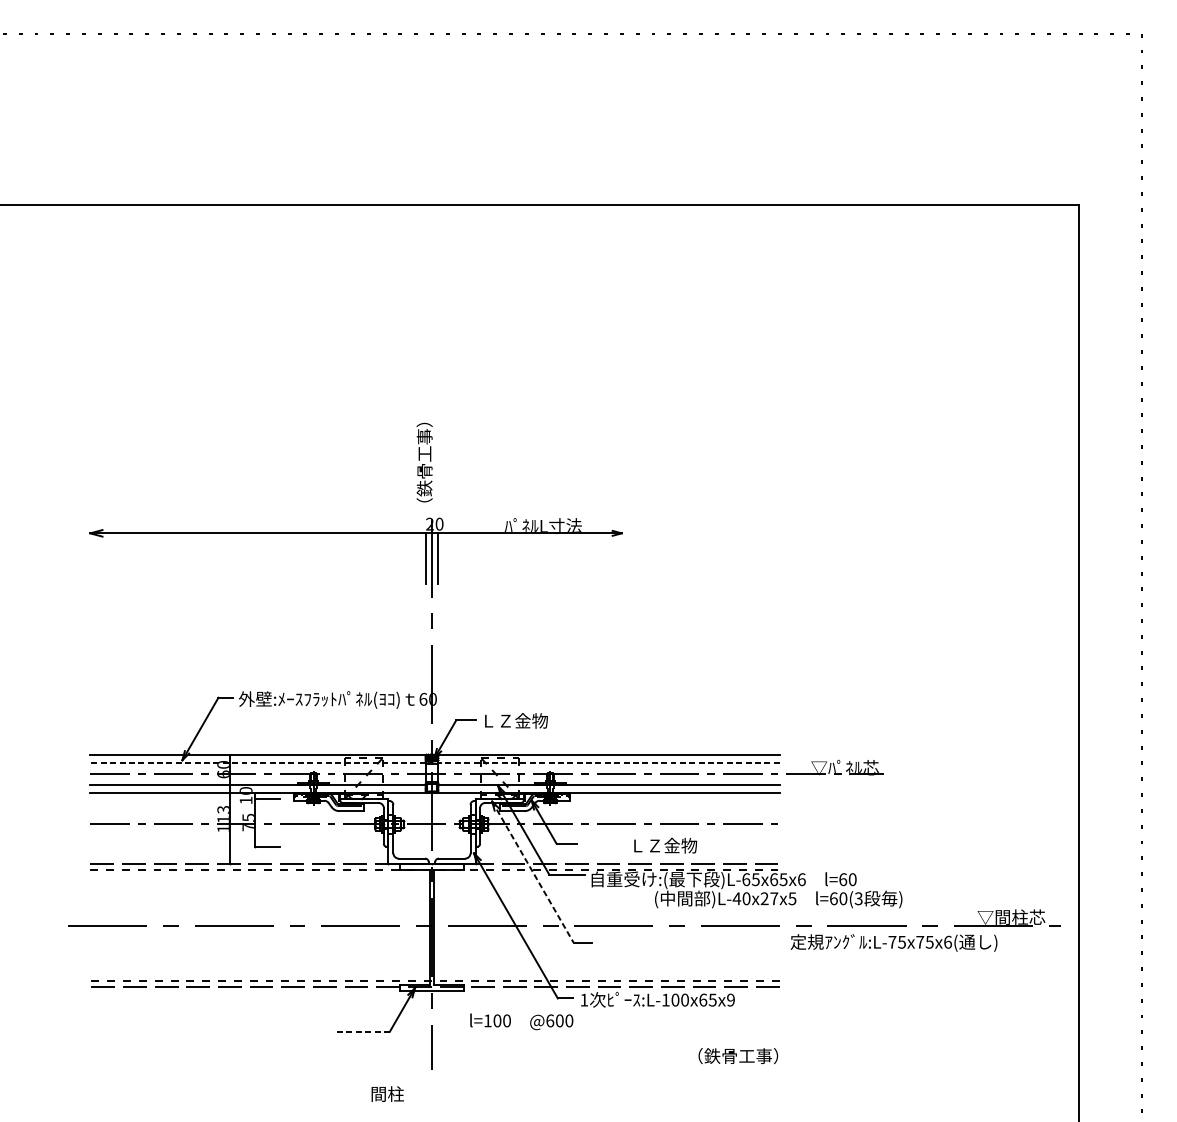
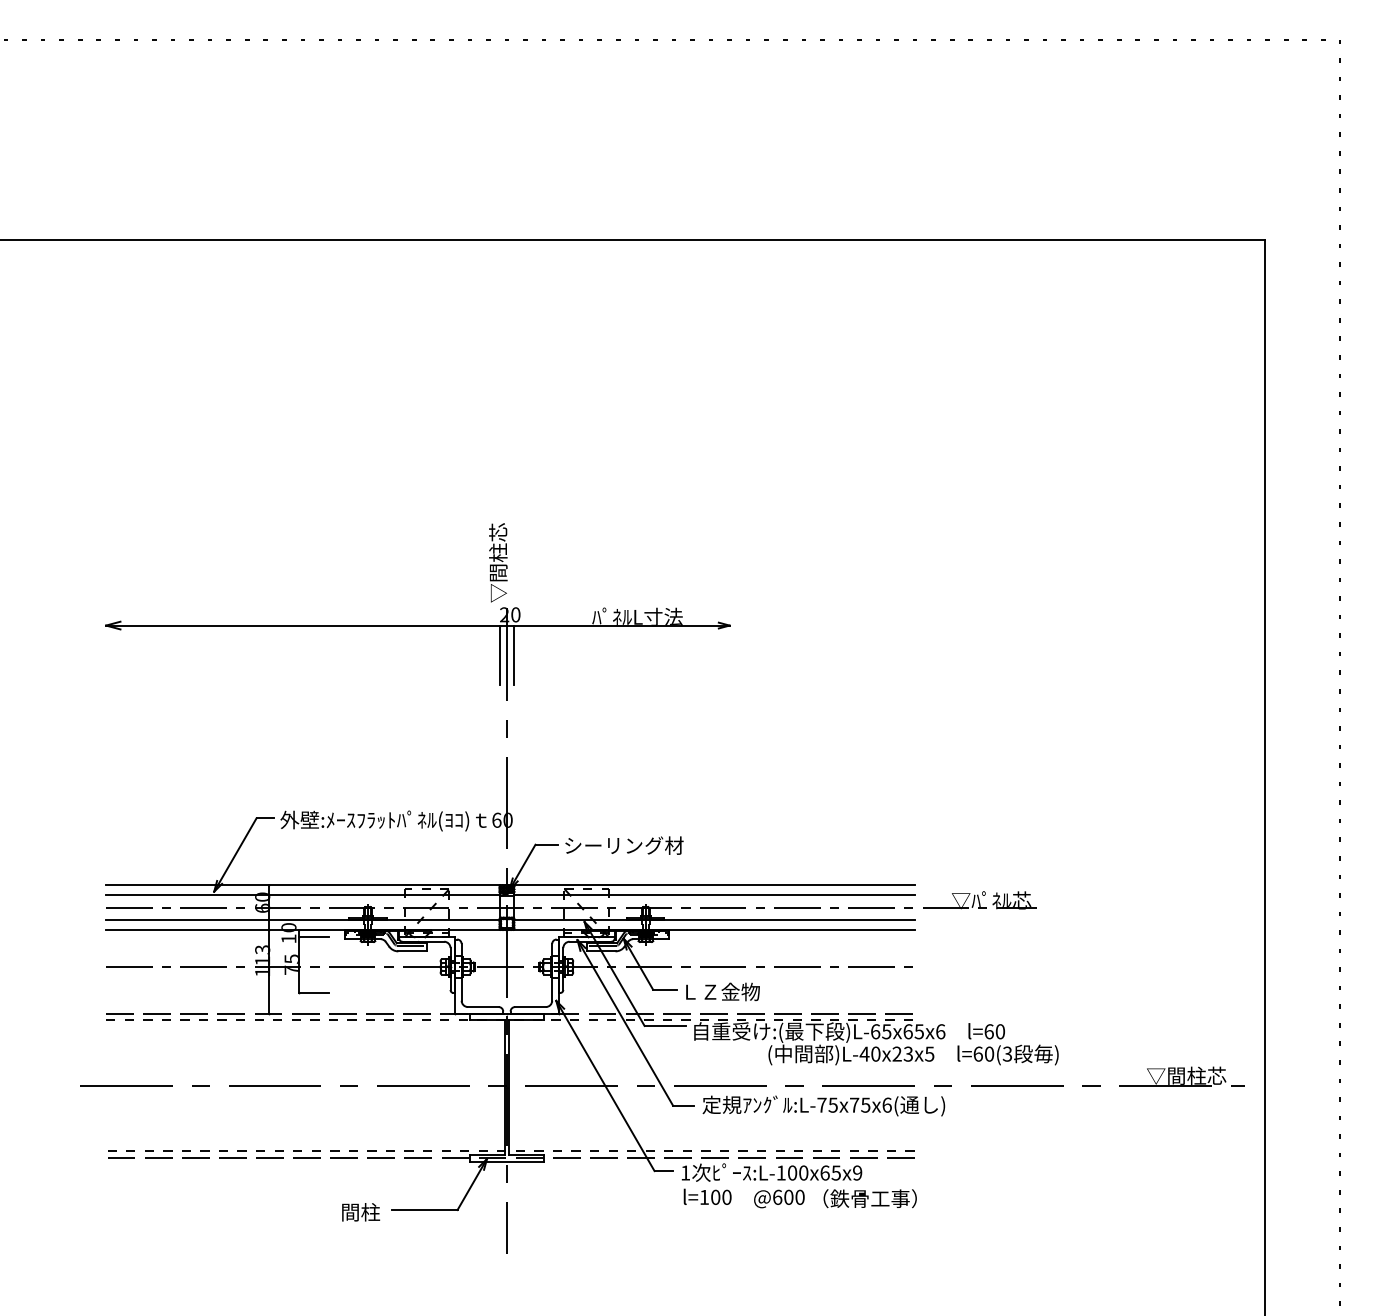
text: (423, 468) -> (497, 549), （鉄骨工事） -> ▽間柱芯
text: (532, 720) -> (624, 845), ＬＺ金物 -> シーリング材
line: (257, 762) -> (302, 894), dashed -> solid
line: (608, 762) -> (714, 894), dashed -> solid
text: (665, 845) -> (722, 991), moved
line: (533, 871) -> (625, 1022), dashed -> solid
text: (774, 898) -> (908, 1053), )L-40x27x5 -> )L-40x23x5
text: (893, 942) -> (823, 1105), moved
text: (521, 1021) -> (743, 1198), moved
line: (361, 1032) -> (424, 1210), dashed -> solid
text: (737, 1055) -> (869, 1198), moved
text: (388, 1094) -> (361, 1212), moved

